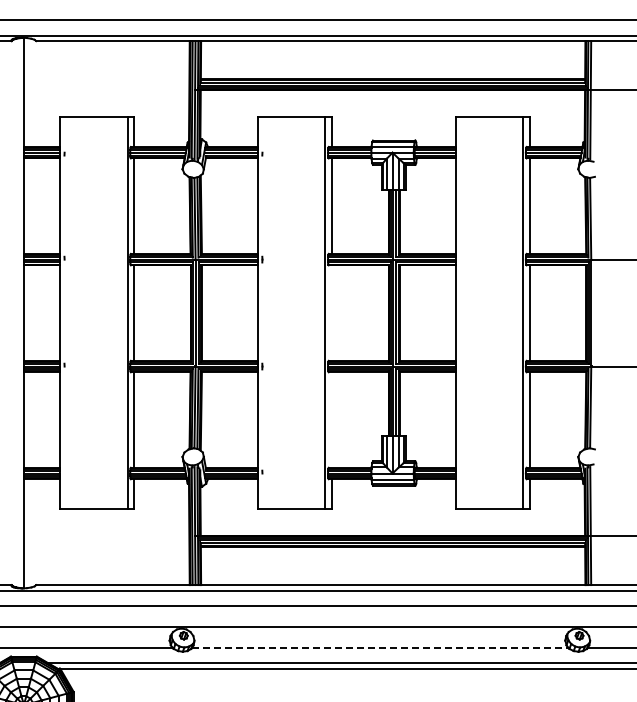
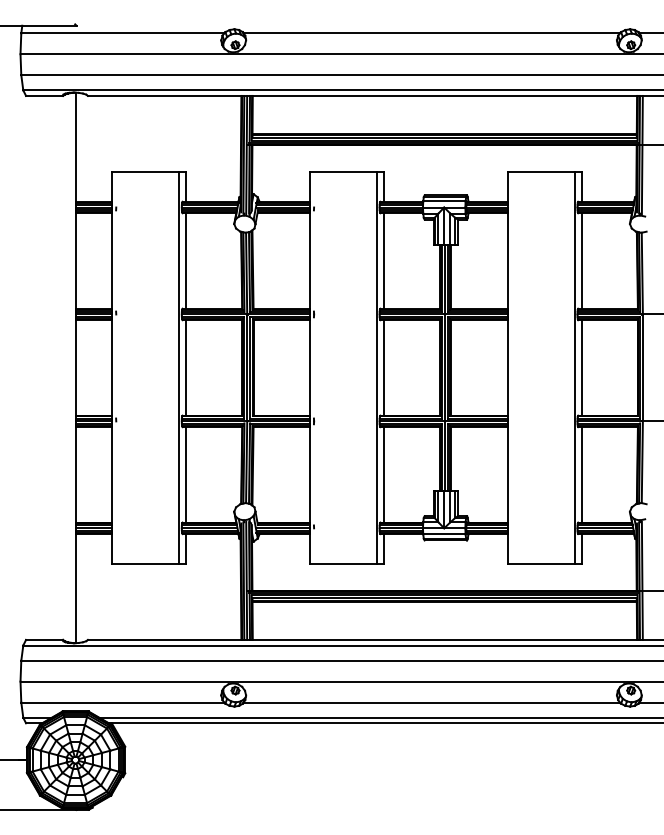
line: (331, 312) -> (383, 367), added
line: (331, 419) -> (383, 474), added
line: (380, 647) -> (432, 702), dashed -> solid

